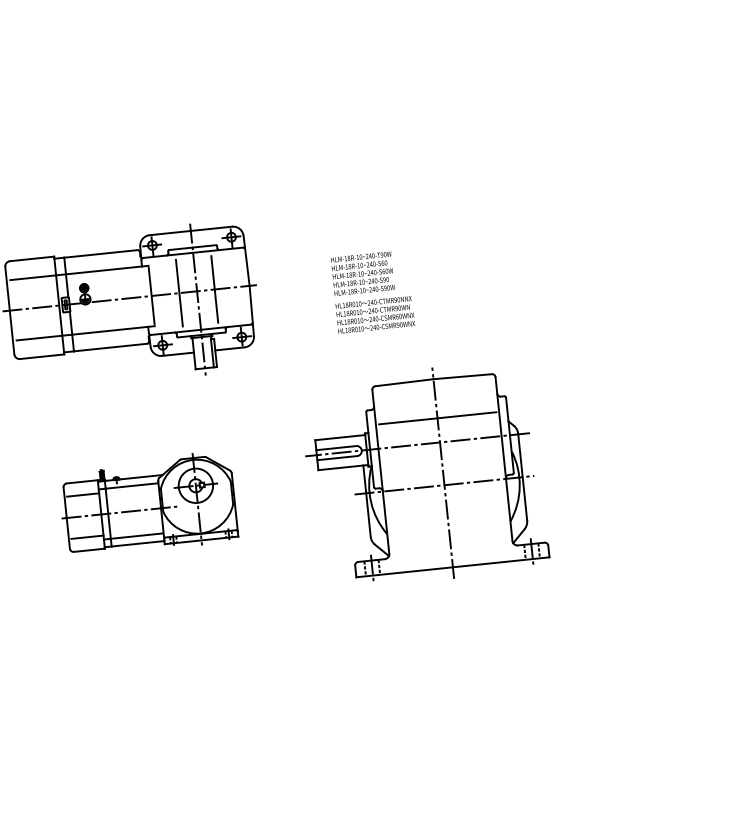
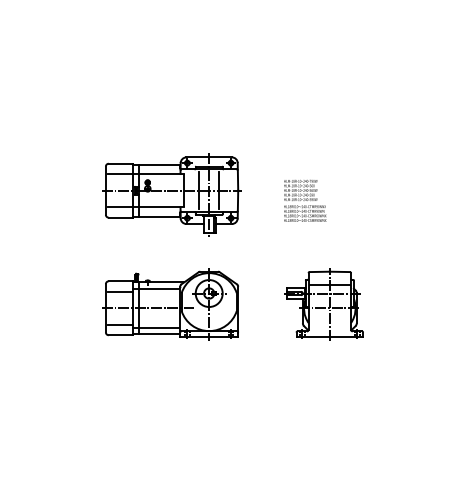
part: (425, 476) -> (323, 304), size x0.62
part: (148, 504) -> (170, 304), size x1.43

